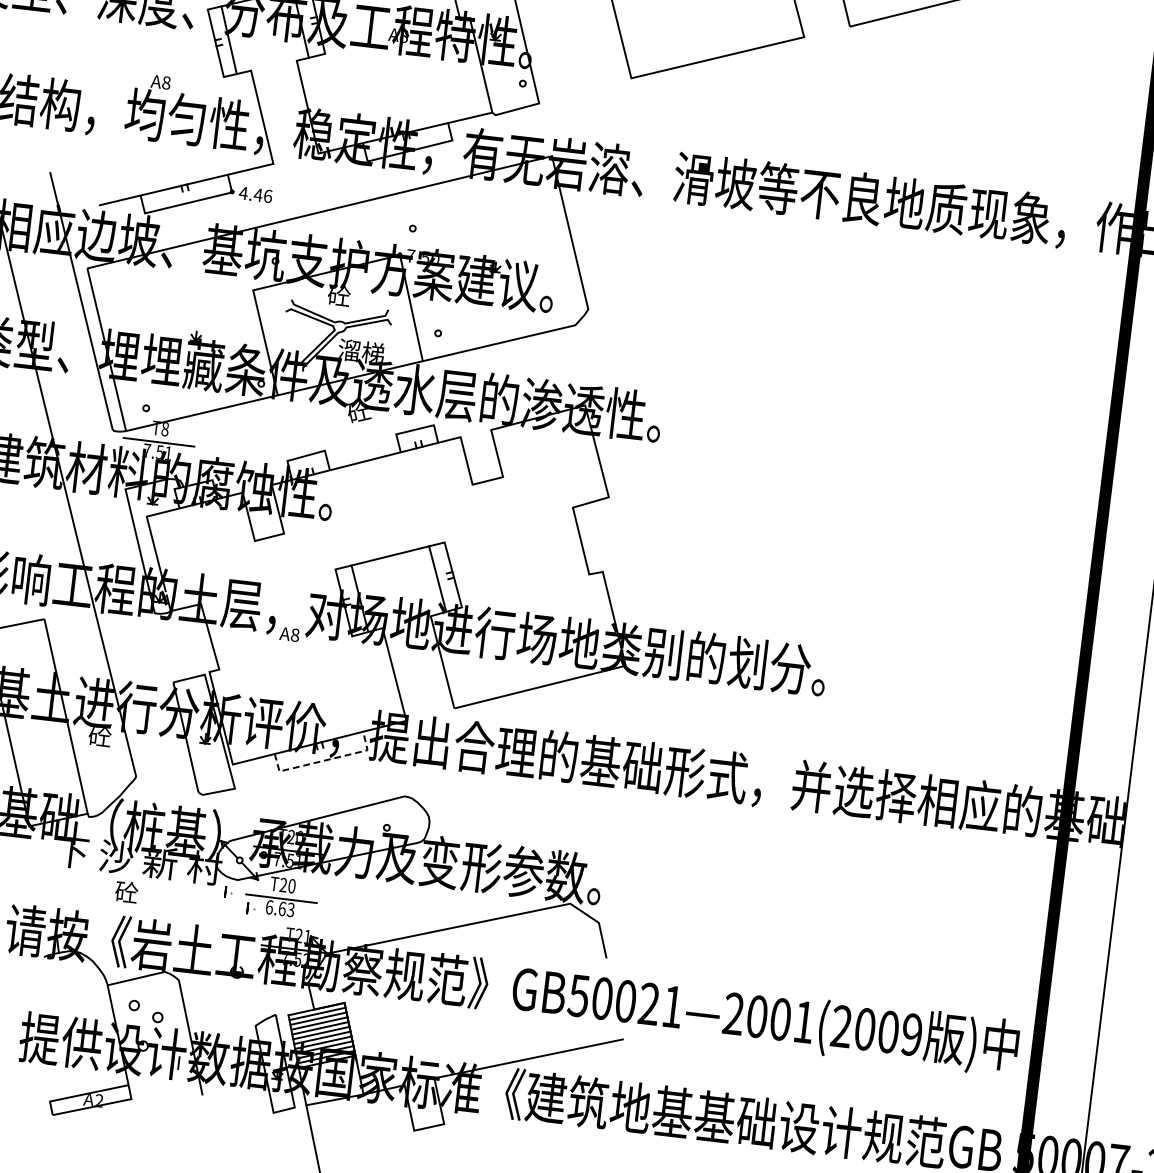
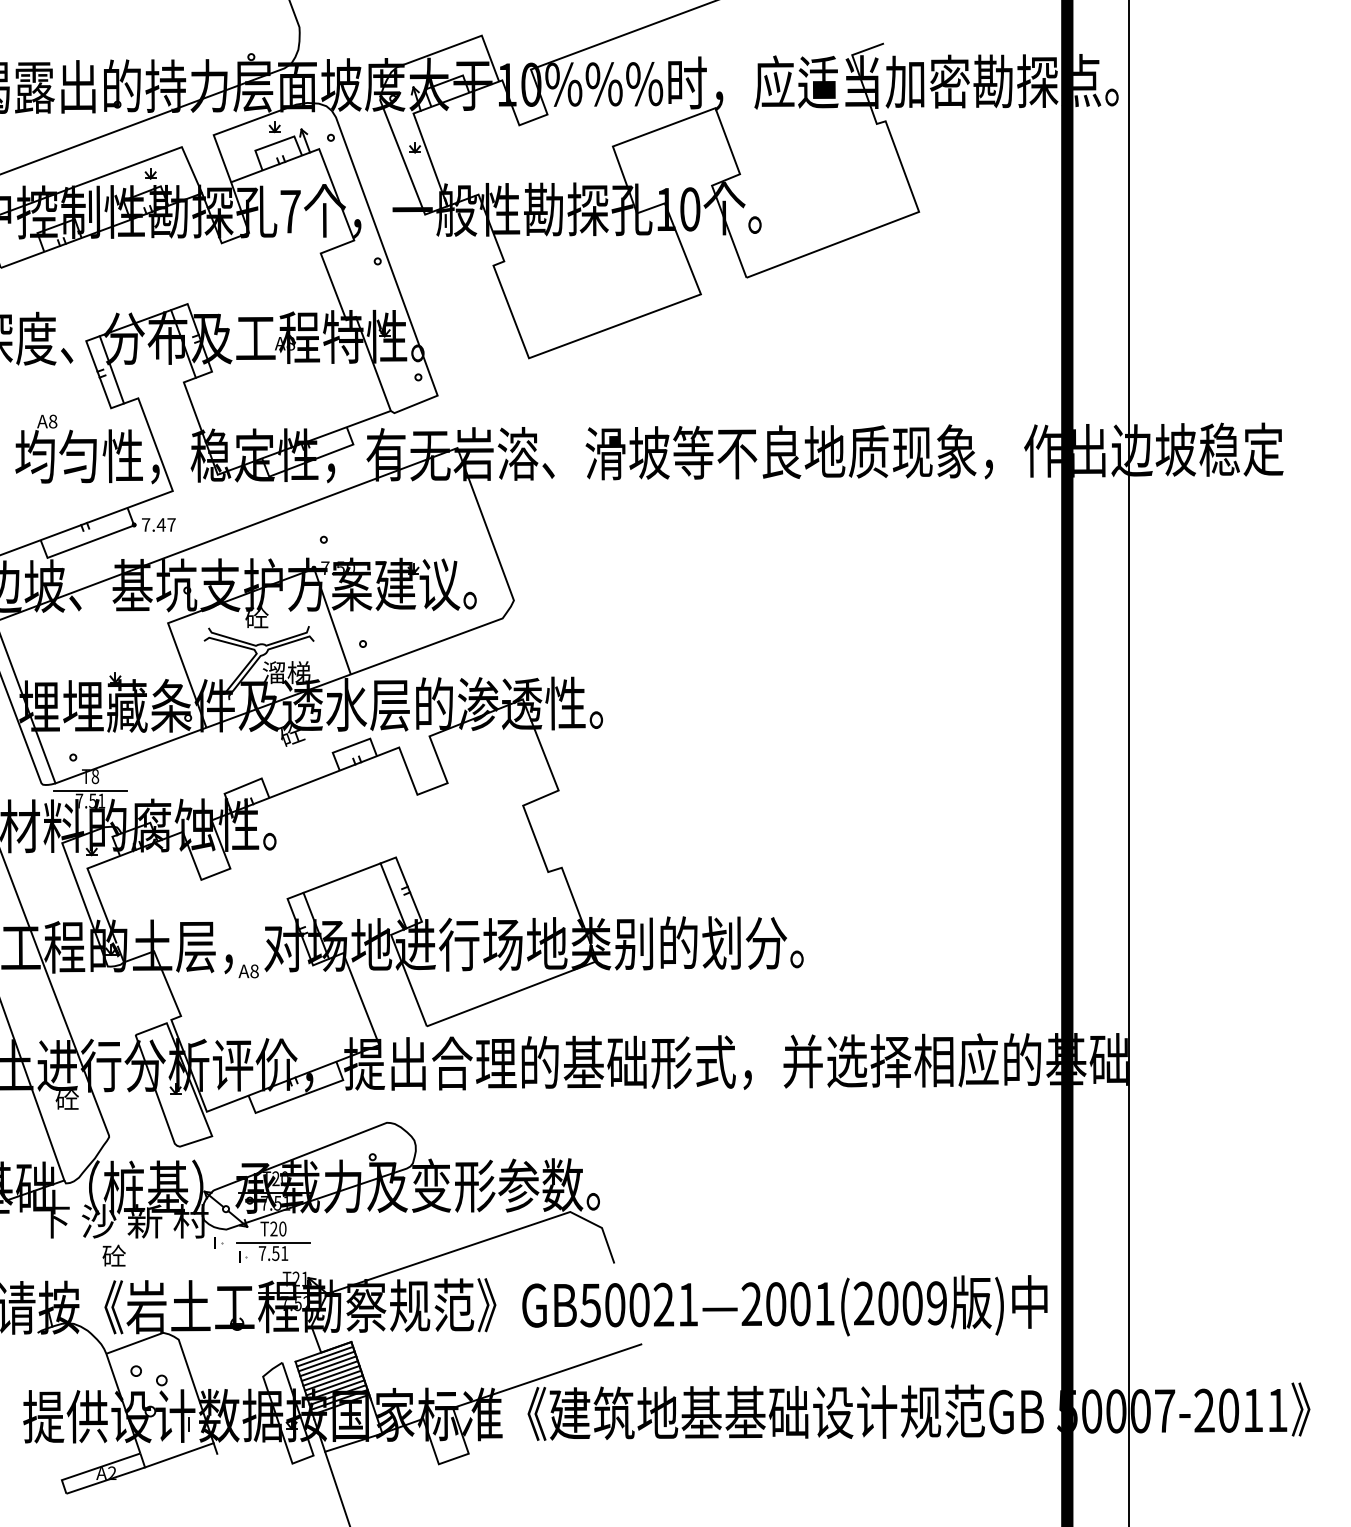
text: (255, 194) -> (158, 524), 4.46 -> 7.47
line: (324, 760) -> (300, 1096), dashed -> solid
text: (280, 908) -> (273, 1253), 6.63 -> 7.51
line: (165, 1091) -> (179, 1455), added

